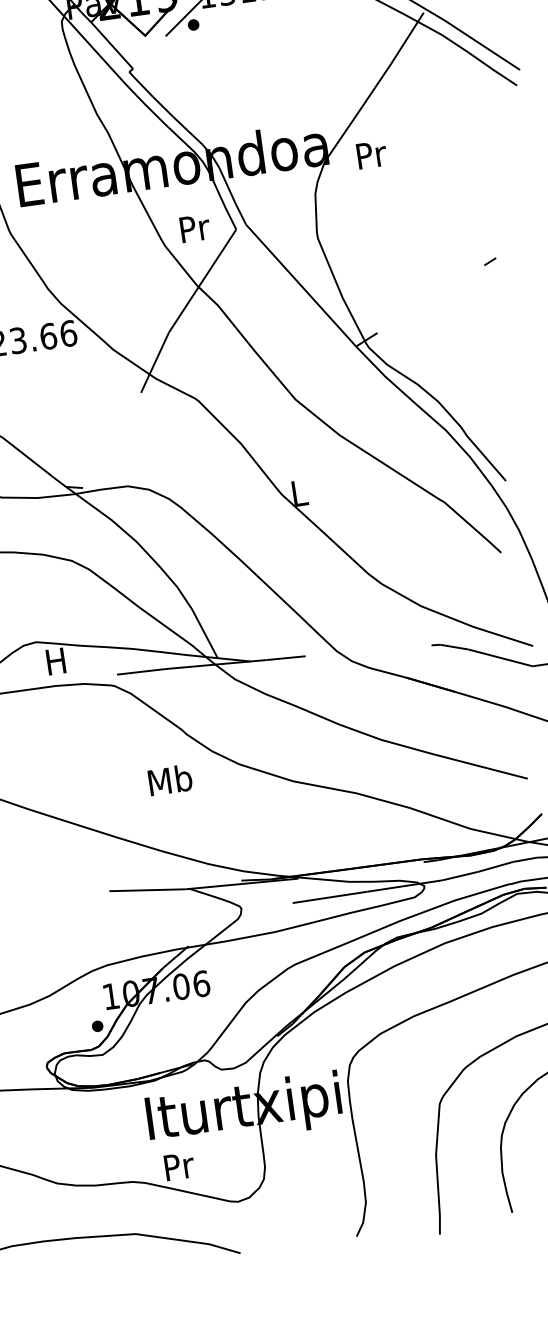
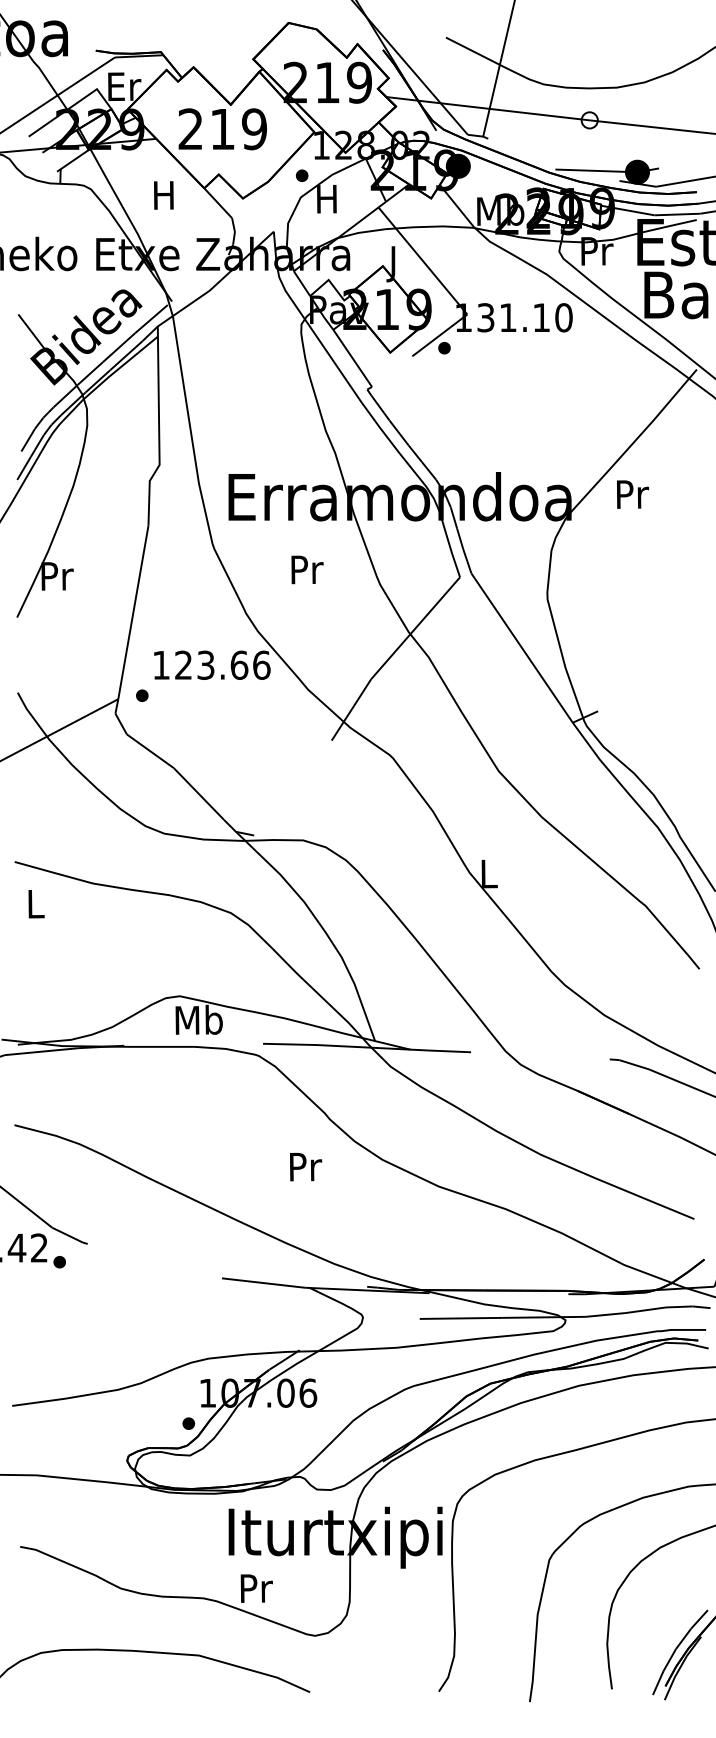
text: (371, 154) -> (632, 494), moved
text: (195, 228) -> (307, 569), moved
text: (55, 660) -> (198, 1019), H -> Mb
text: (169, 780) -> (304, 1166), Mb -> Pr

